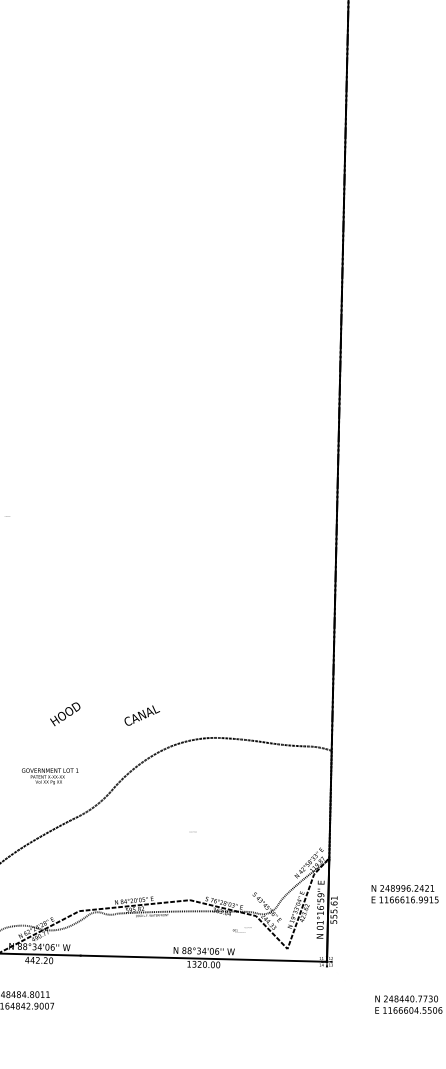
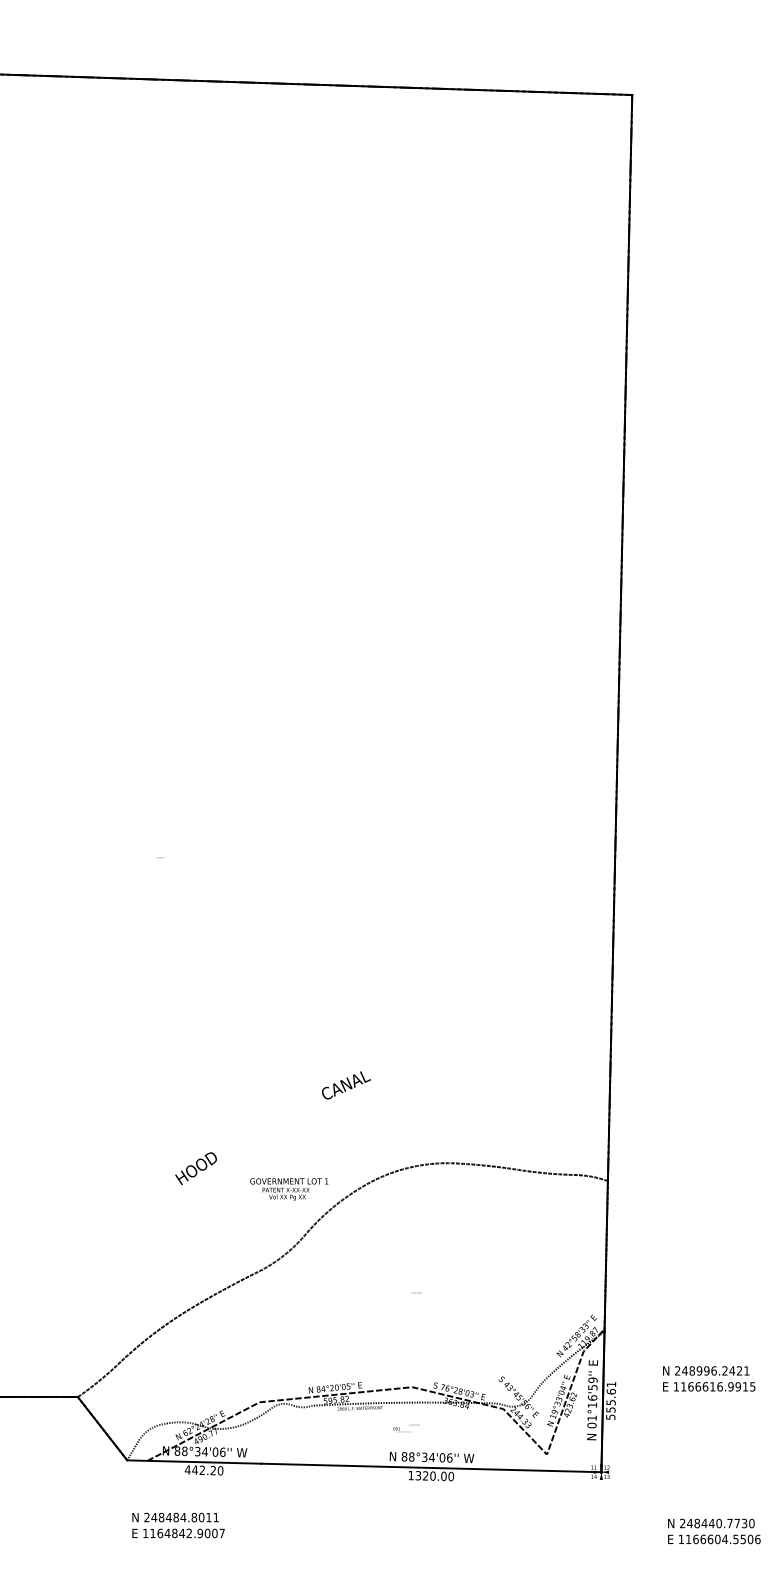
text: (64, 714) -> (195, 1168), moved
text: (142, 715) -> (346, 1085), moved
text: (50, 776) -> (289, 1189), moved
text: (242, 930) -> (406, 1428), moved

